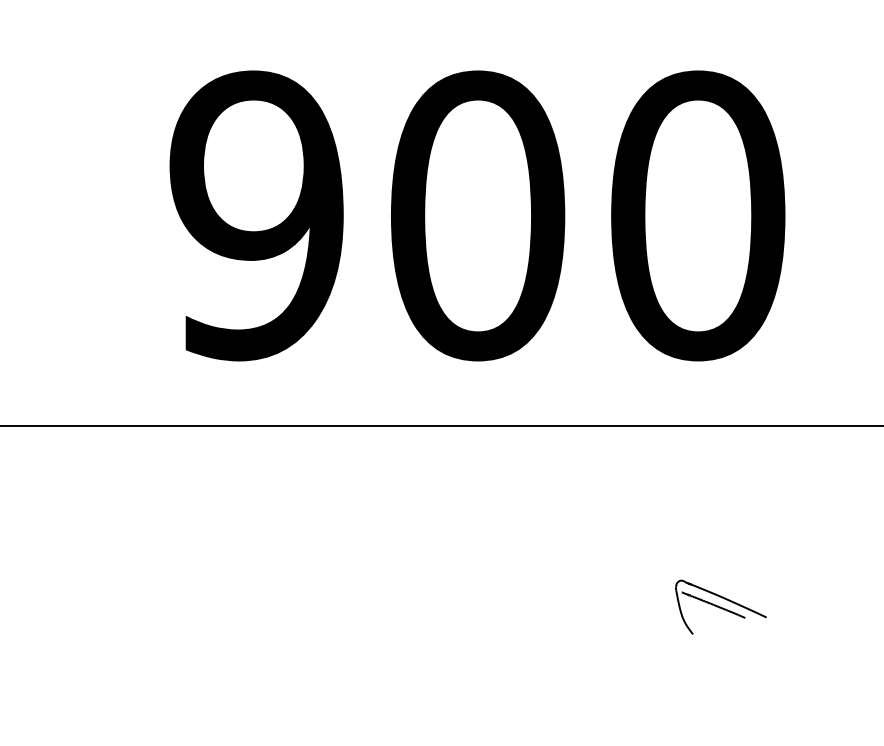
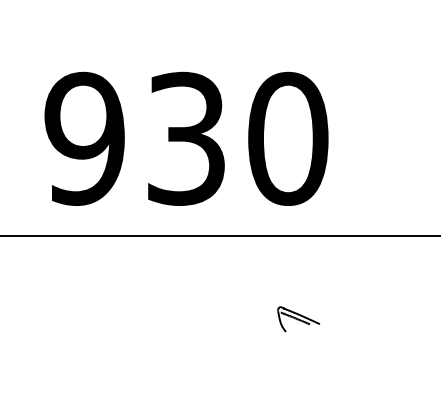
text: (477, 214) -> (186, 138), 900 -> 930

